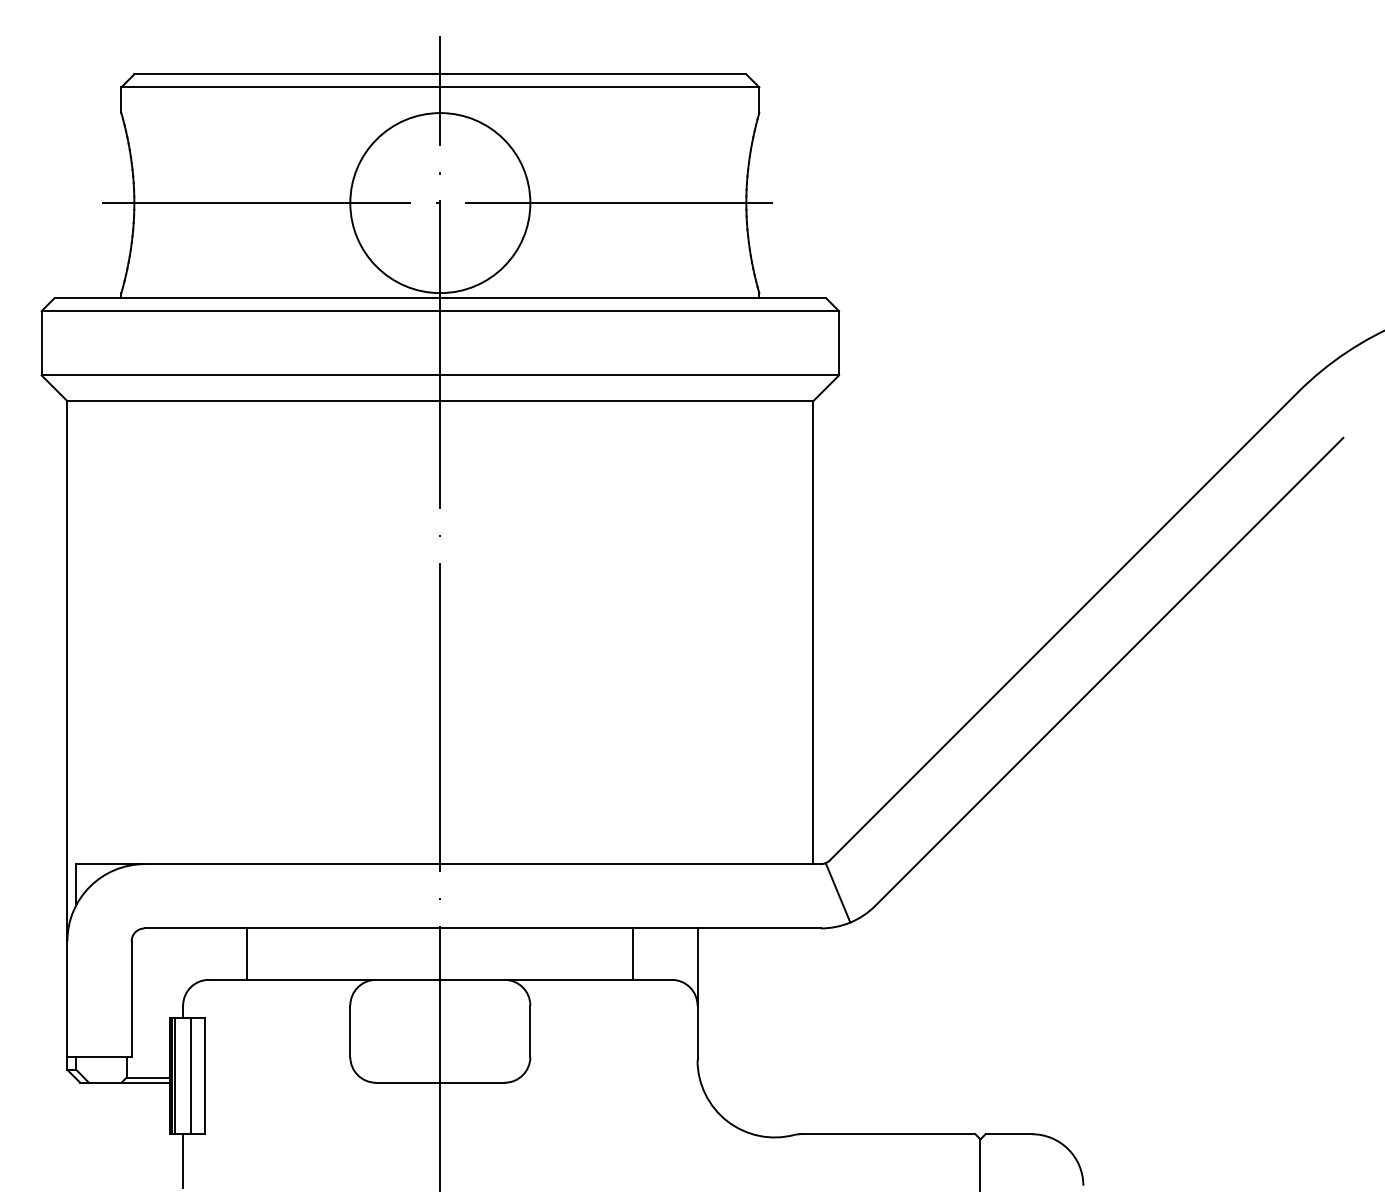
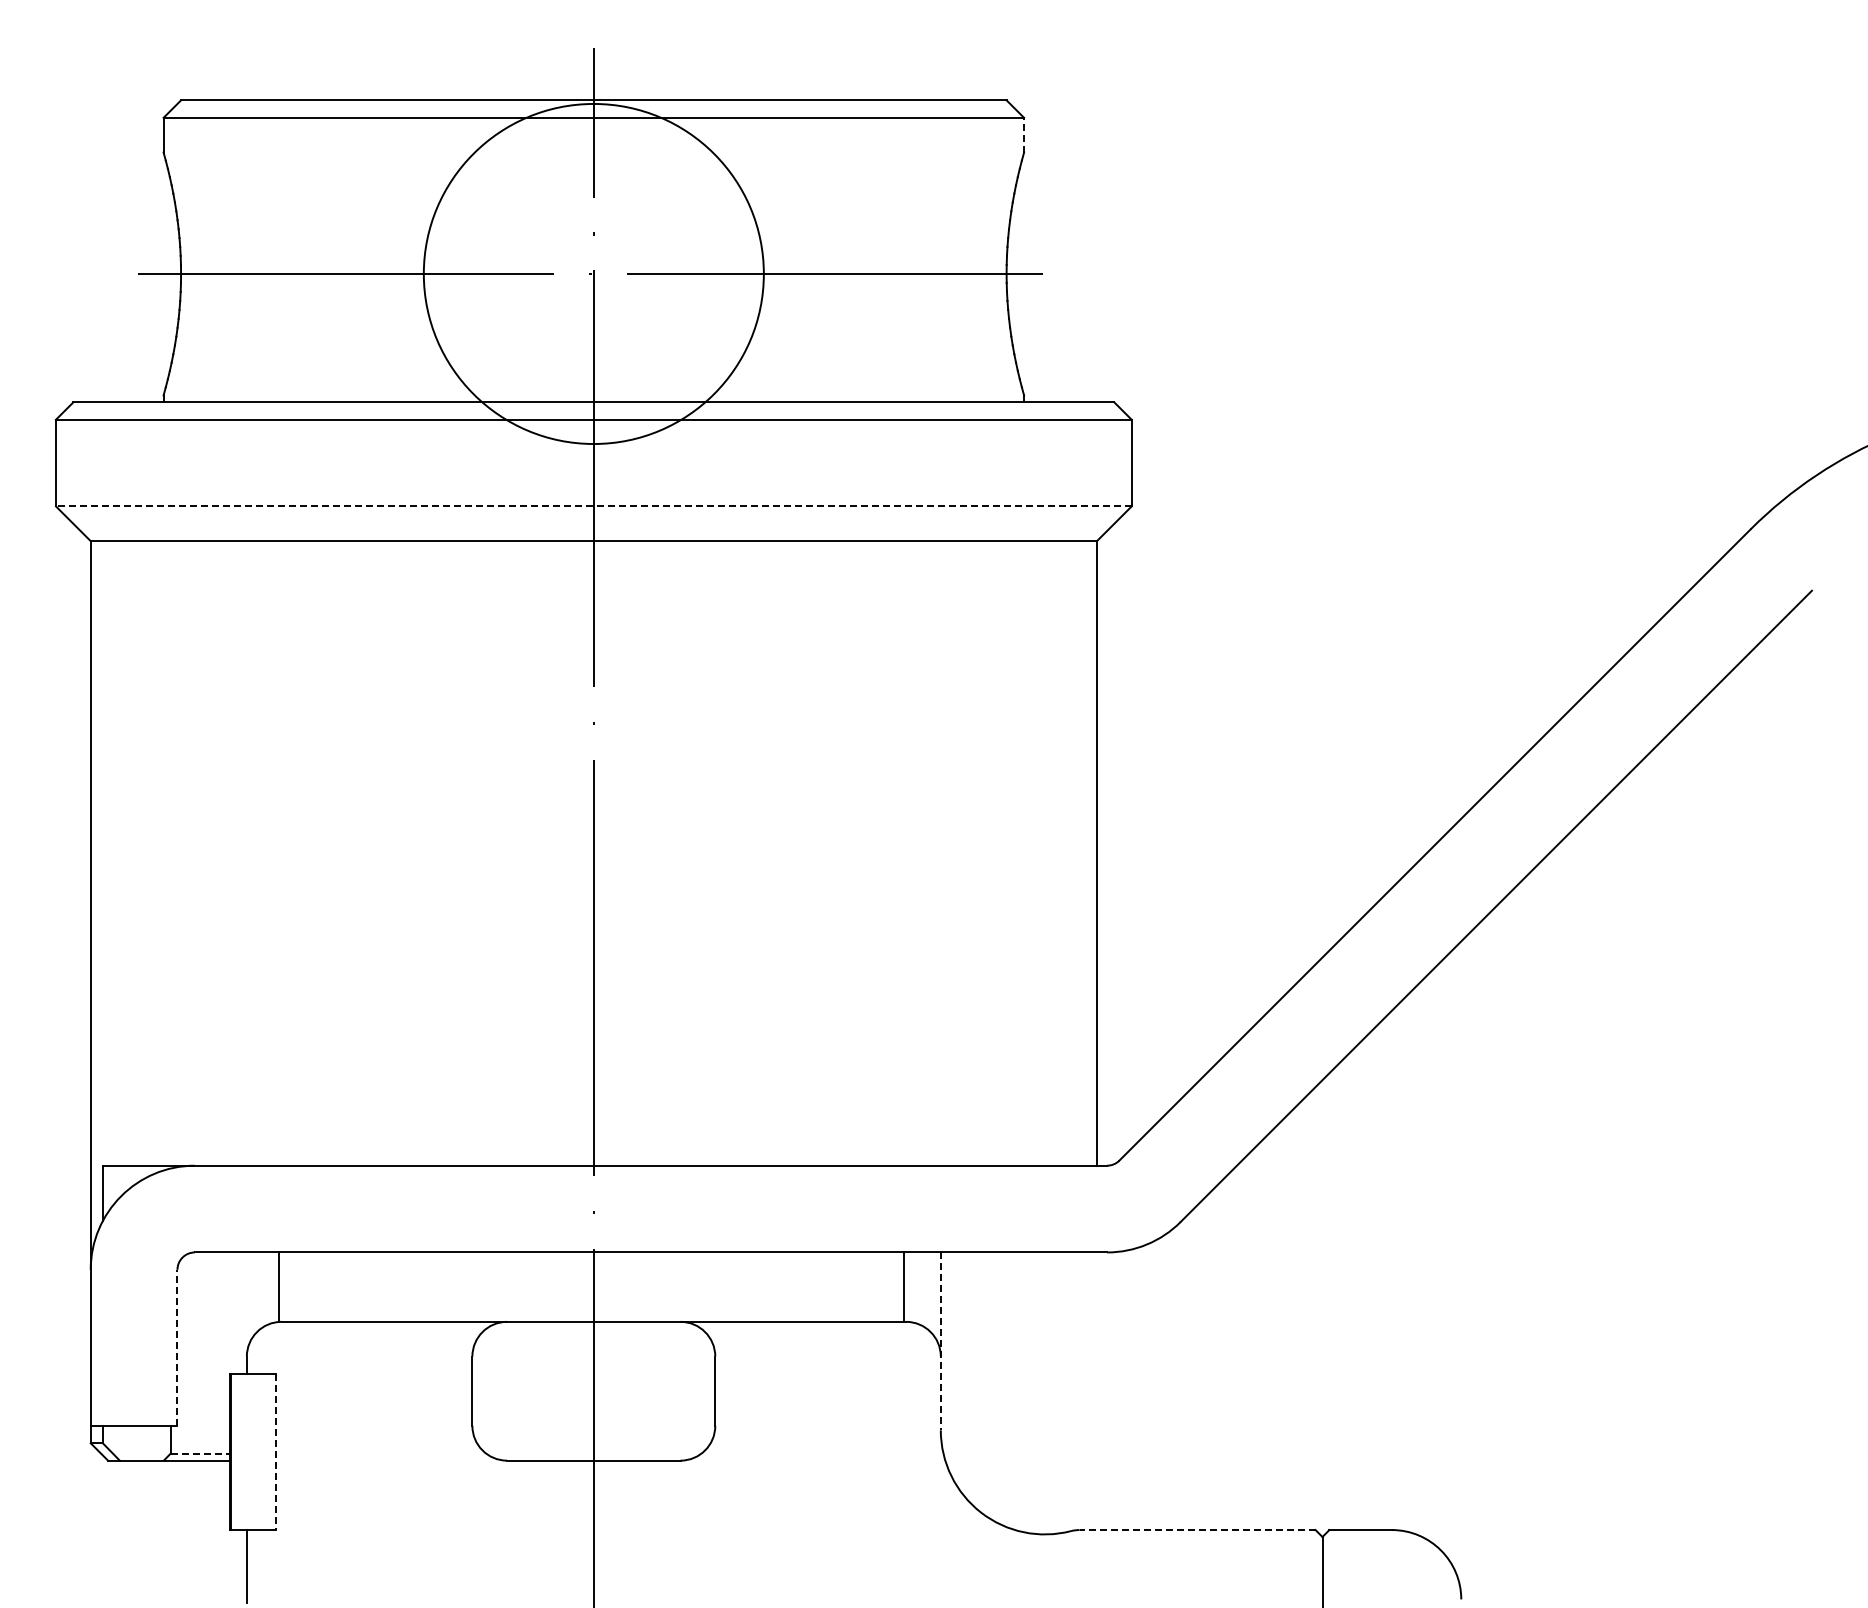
line: (759, 99) -> (1024, 134), solid -> dashed
circle: (440, 202) -> (593, 273), size x1.4
line: (440, 375) -> (593, 506), solid -> dashed
line: (837, 892) -> (1129, 1204), removed
line: (247, 953) -> (278, 1286), moved
line: (633, 953) -> (904, 1286), moved
line: (697, 994) -> (940, 1341), solid -> dashed
line: (131, 998) -> (177, 1347), solid -> dashed
line: (175, 1075) -> (236, 1451), removed
line: (191, 1075) -> (257, 1451), removed
line: (204, 1076) -> (275, 1452), solid -> dashed
line: (148, 1077) -> (200, 1453), solid -> dashed
line: (887, 1134) -> (1197, 1530), solid -> dashed

